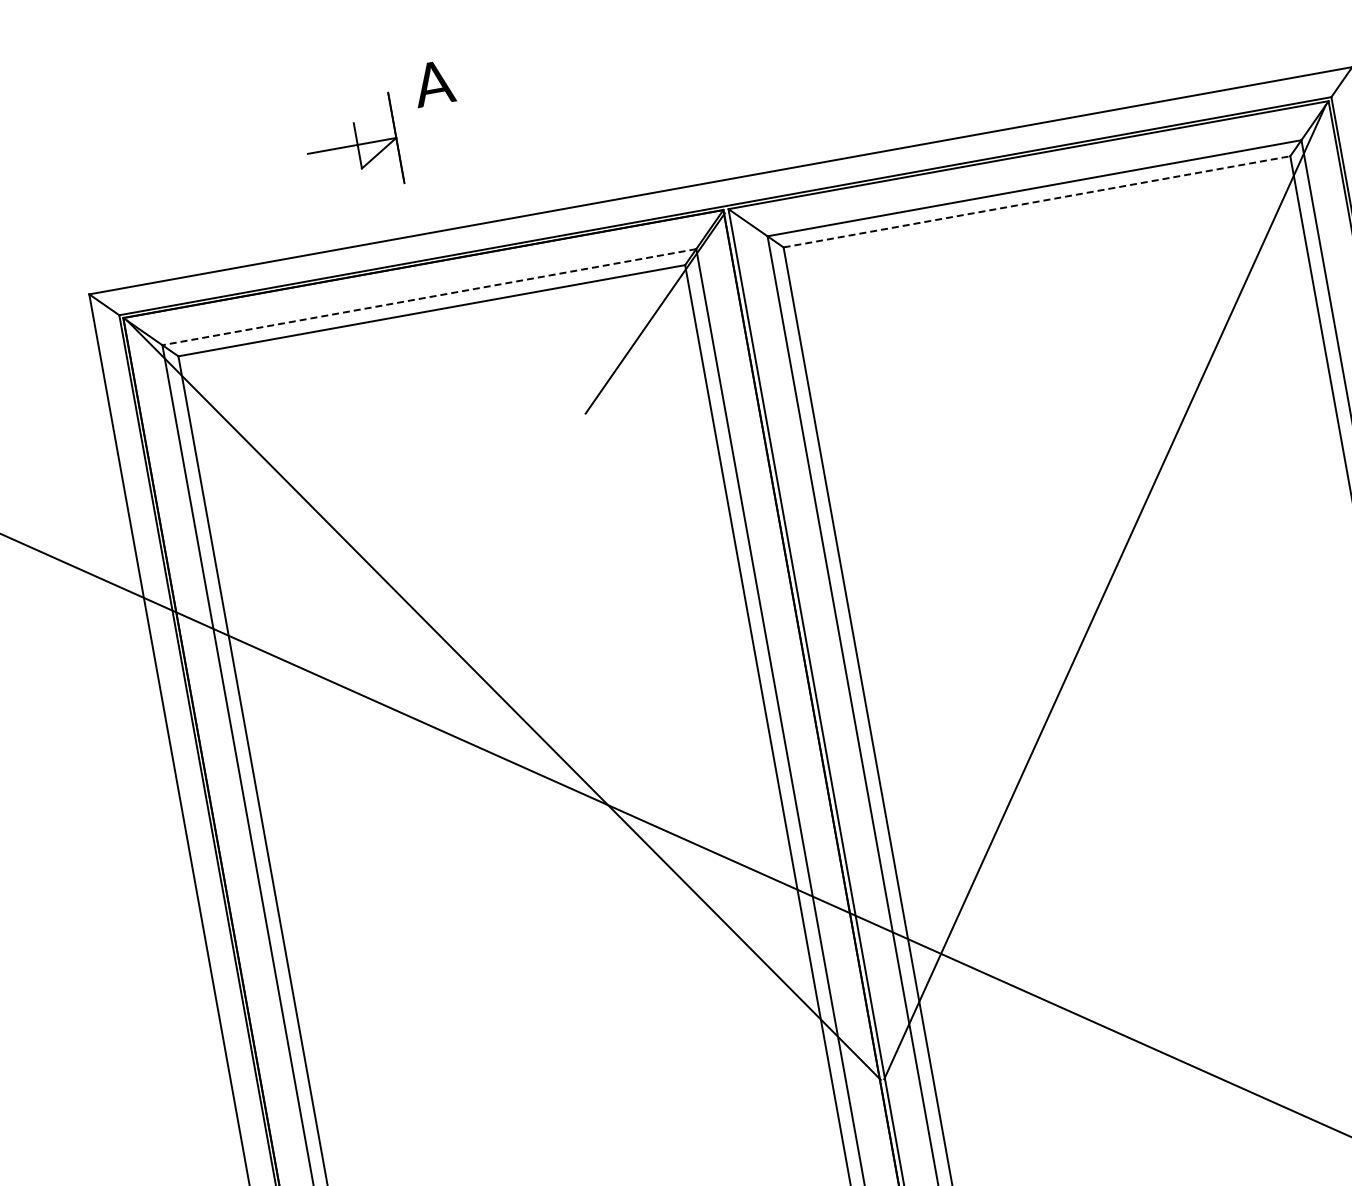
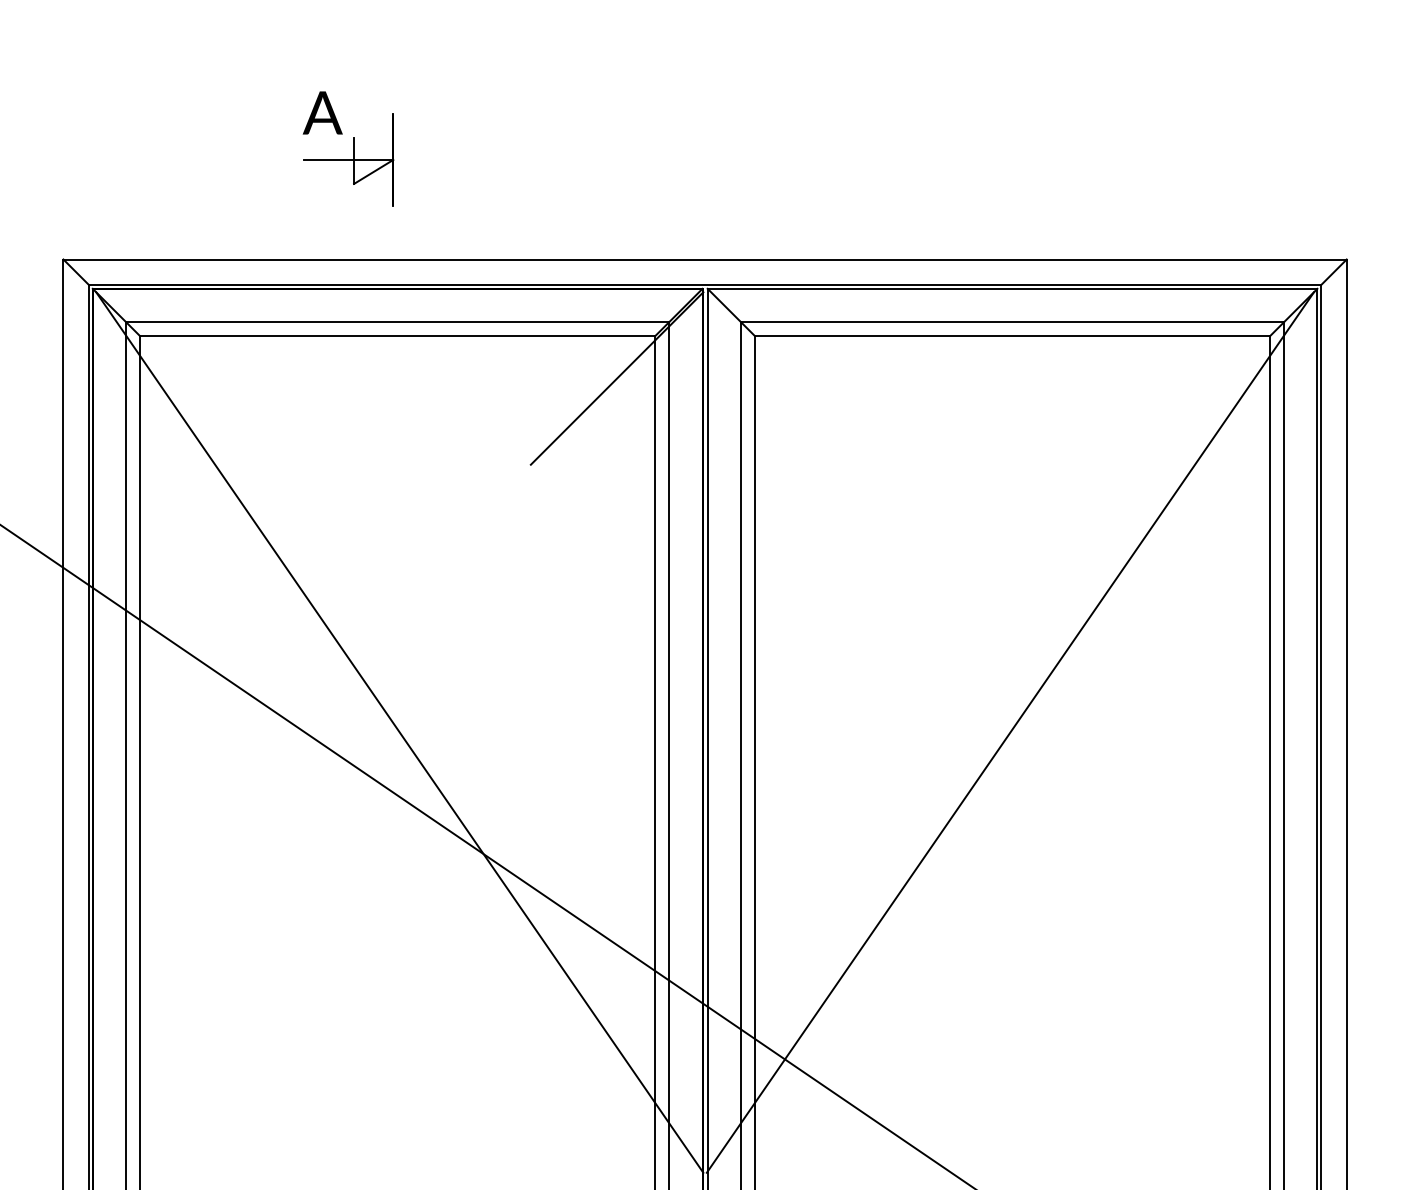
text: (433, 83) -> (322, 112), moved
line: (1037, 201) -> (1013, 336), dashed -> solid
line: (429, 297) -> (397, 322), dashed -> solid

